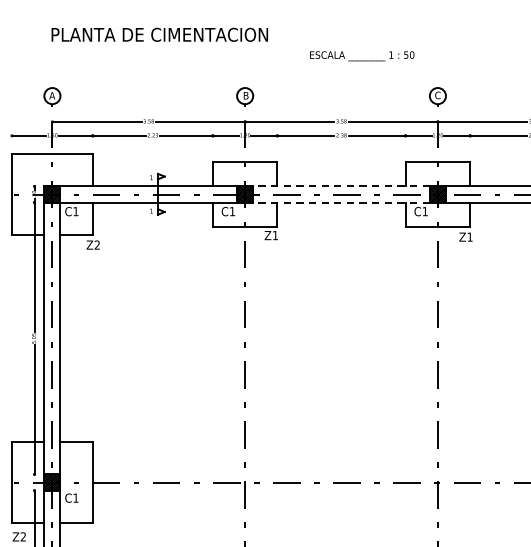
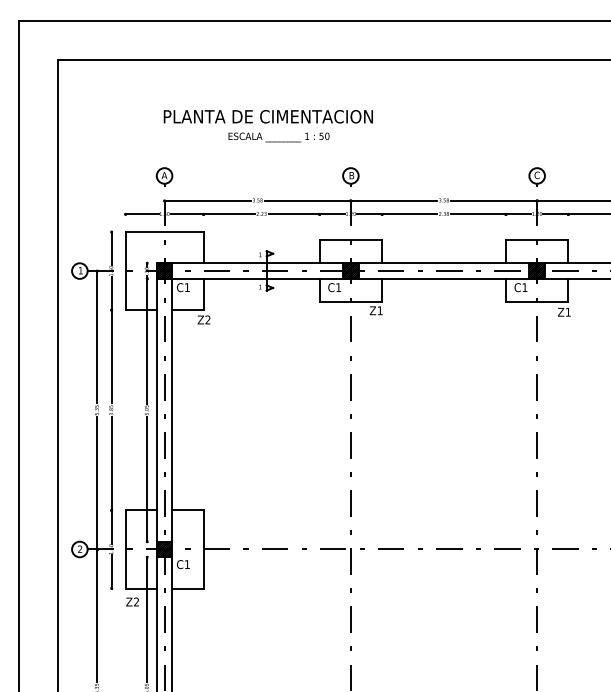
text: (361, 56) -> (278, 137), moved
line: (340, 186) -> (443, 263), dashed -> solid
line: (340, 202) -> (443, 278), dashed -> solid

